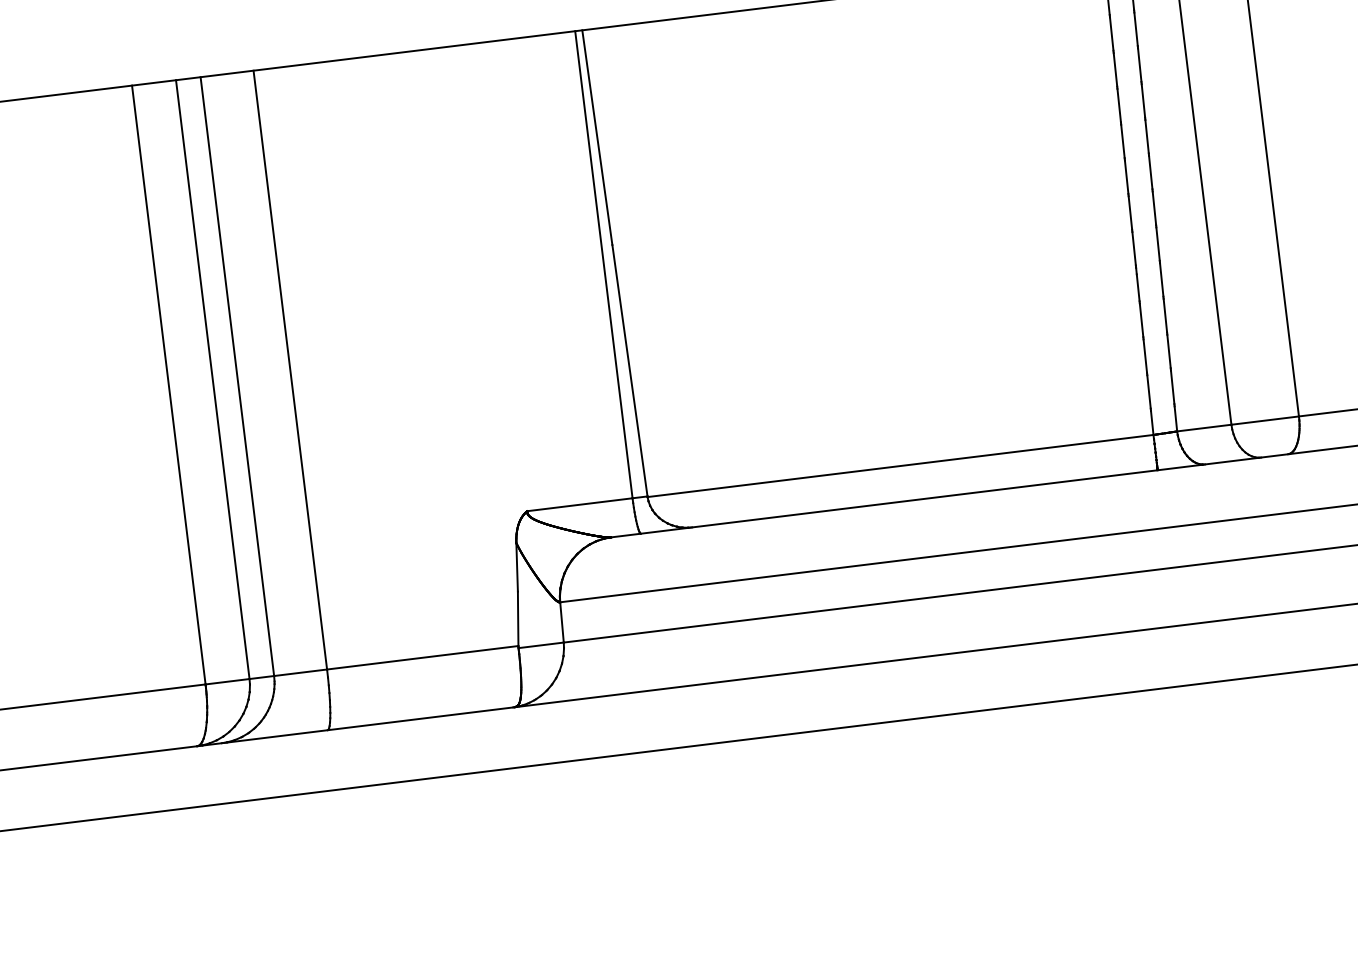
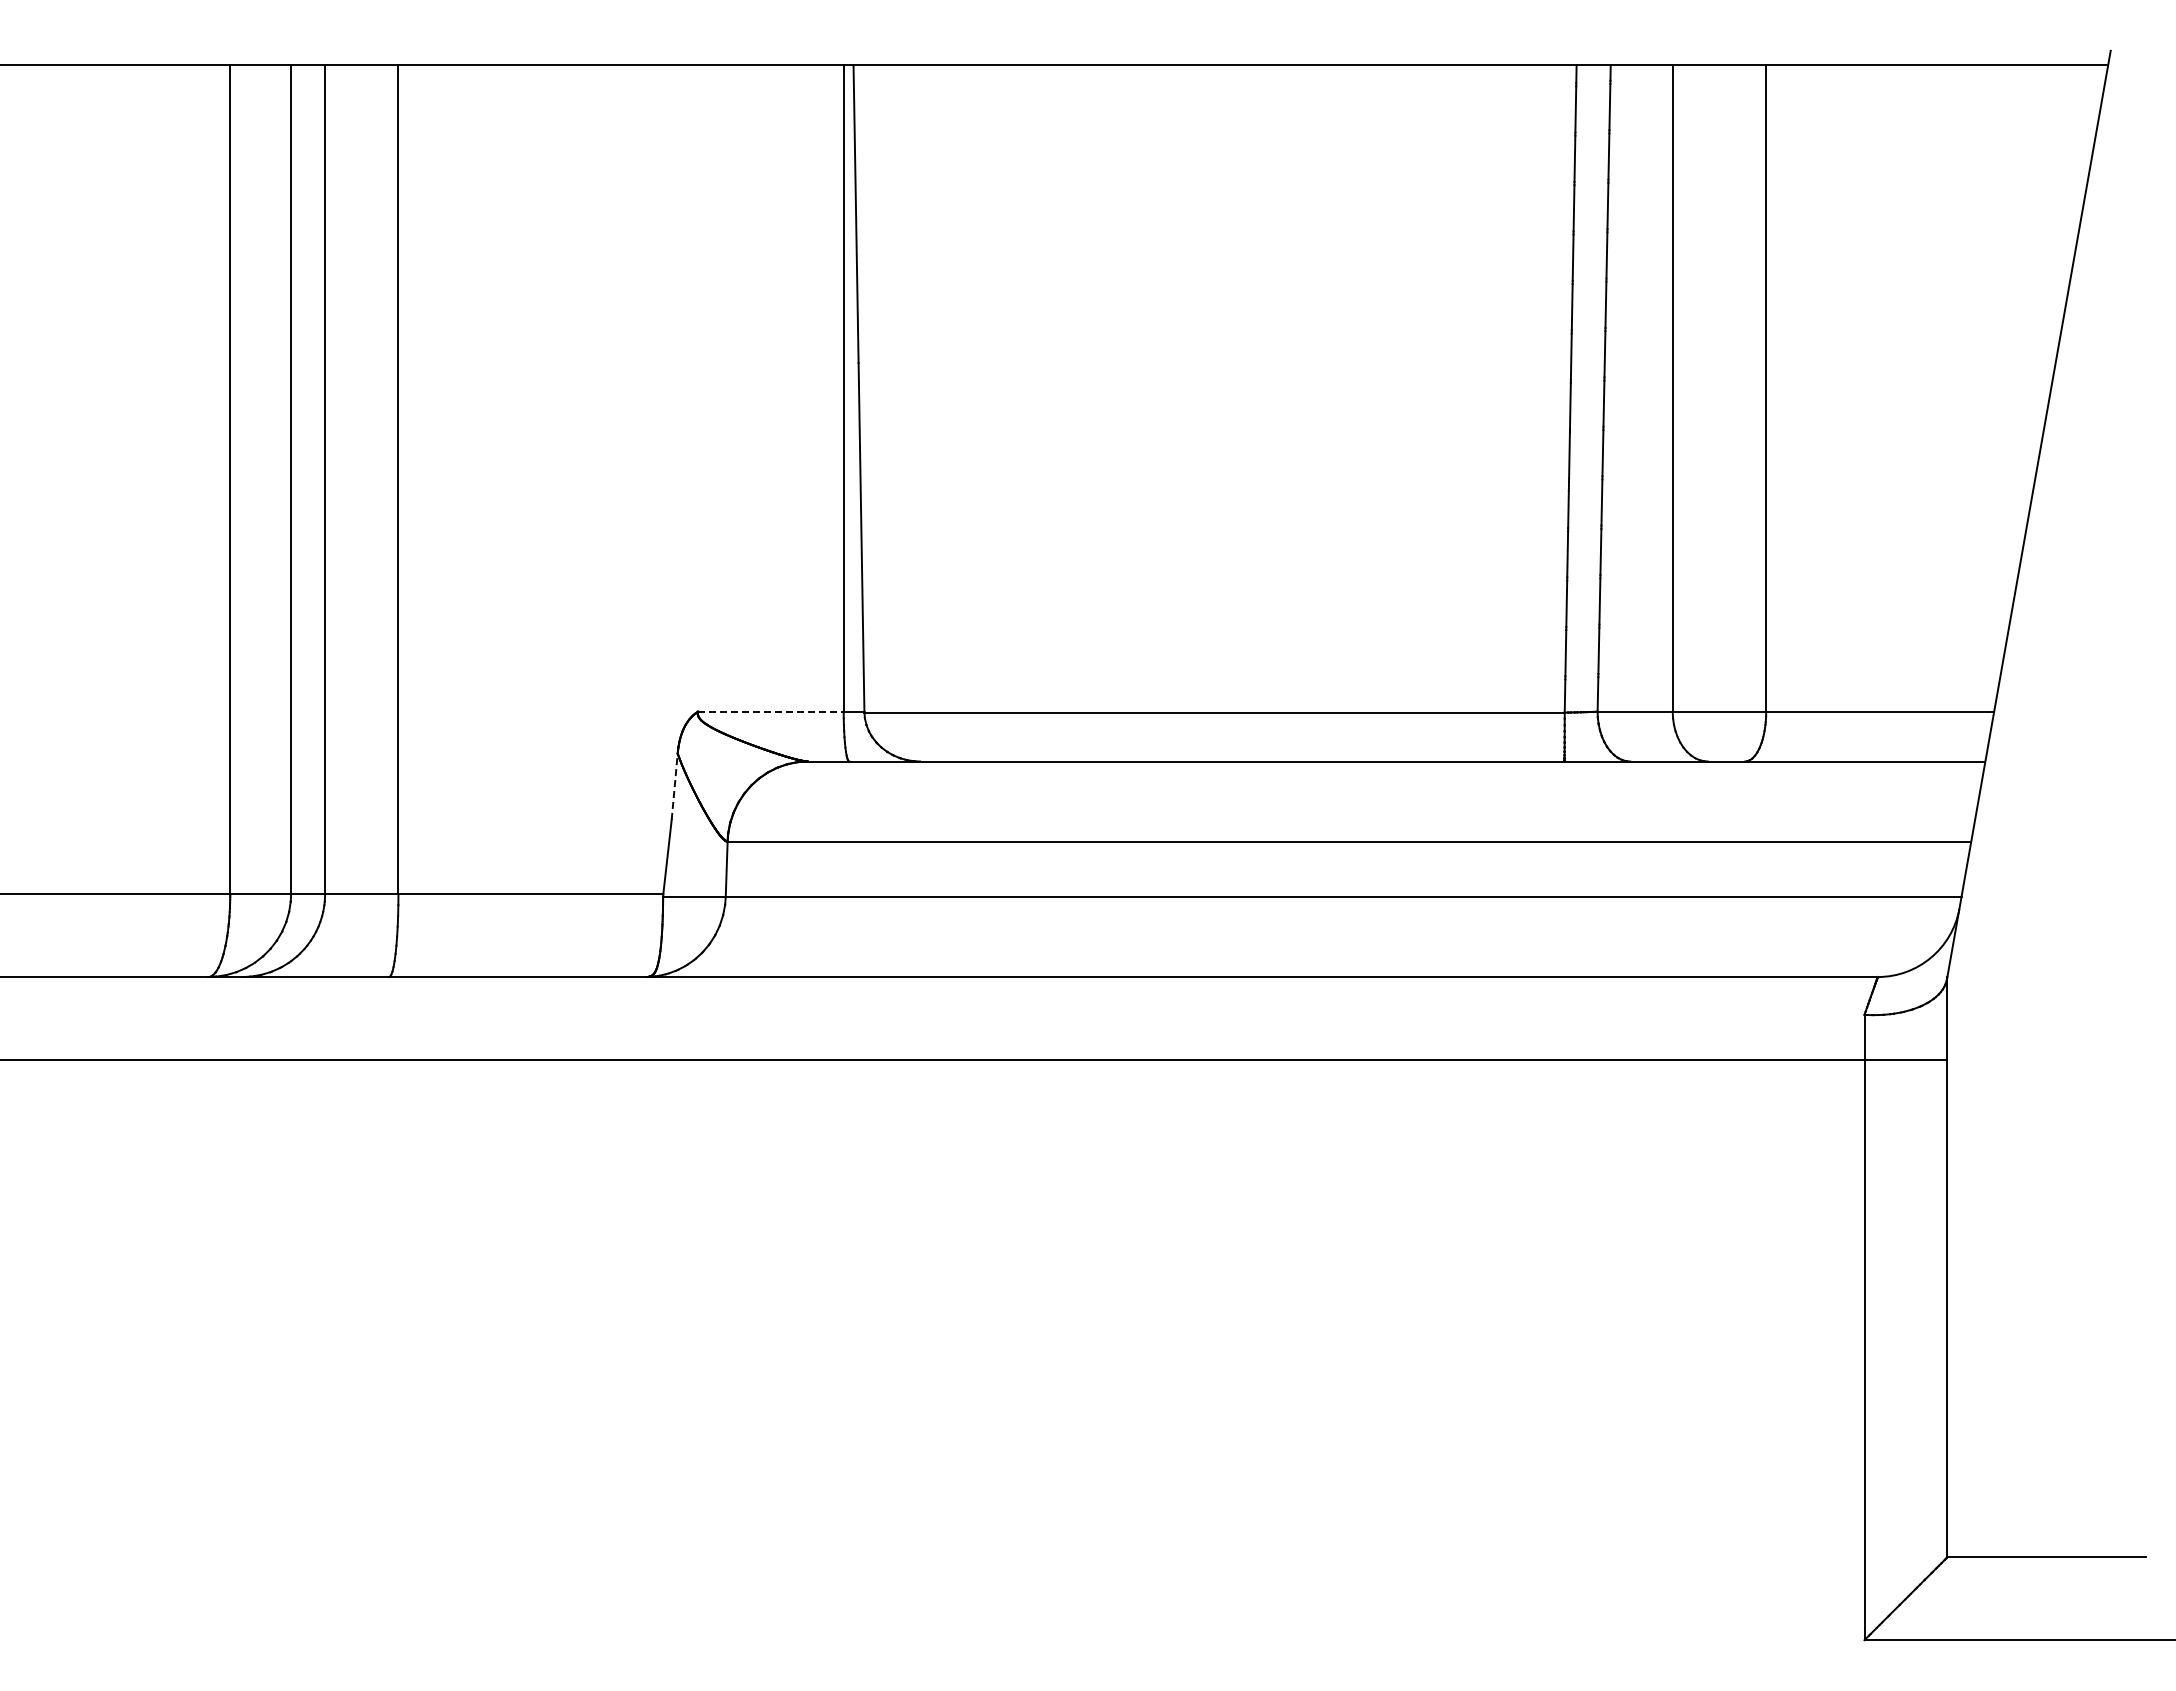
line: (579, 504) -> (770, 711), solid -> dashed
line: (516, 567) -> (674, 786), solid -> dashed

